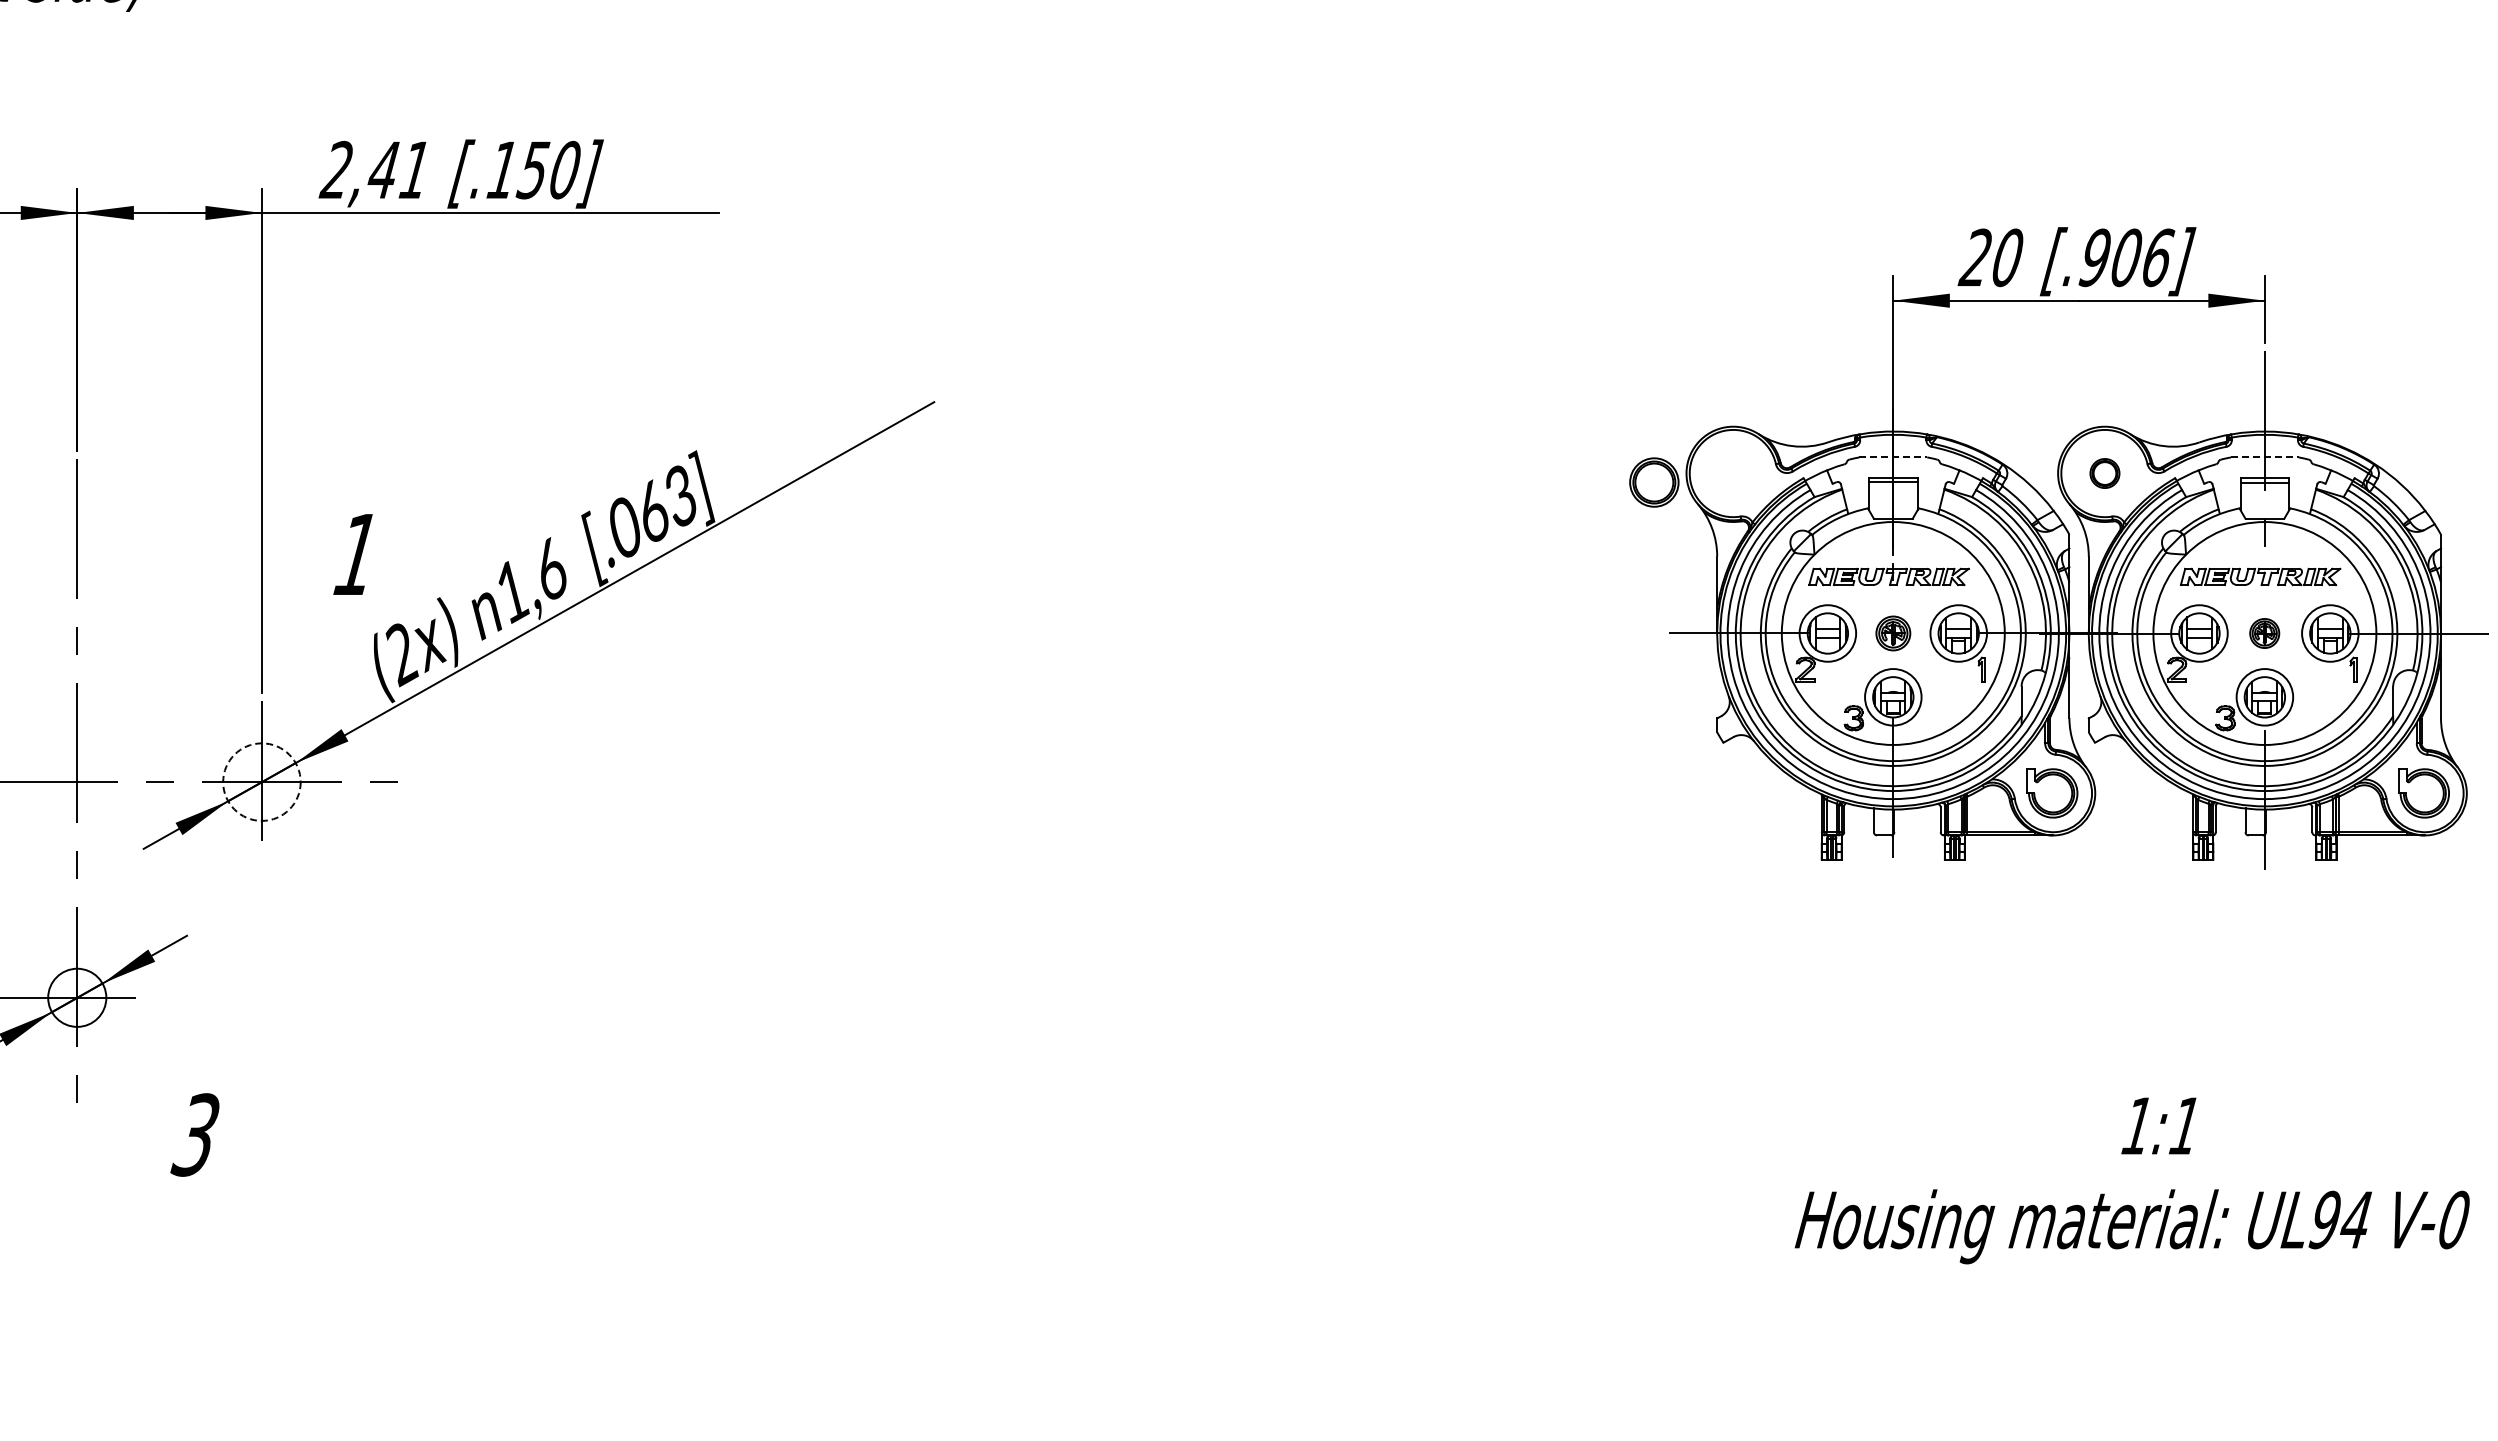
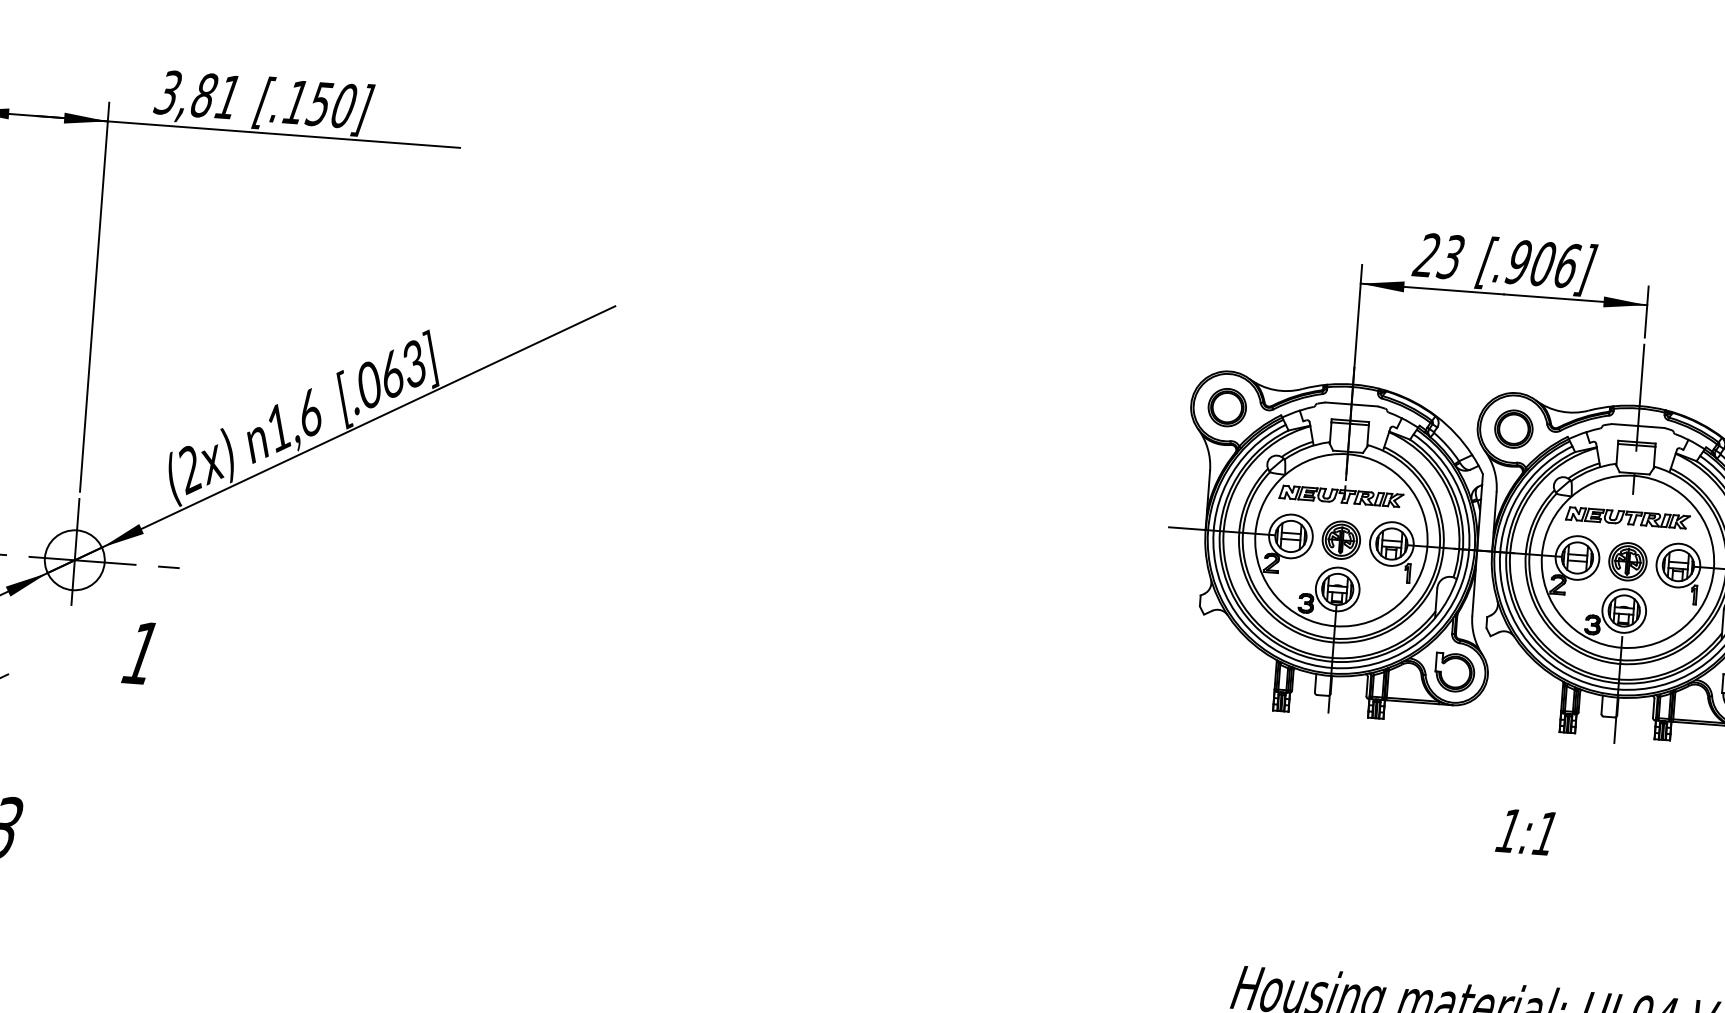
text: (359, 169) -> (185, 93), 2,41 -> 3,81
text: (2006, 257) -> (1450, 256), 20 -> 23
line: (1893, 457) -> (1351, 404), dashed -> solid
line: (2264, 457) -> (1637, 426), dashed -> solid
part: (2104, 473) -> (1513, 429), size x1.67
part: (1654, 482) -> (1227, 407), moved
text: (352, 554) -> (138, 652), moved
part: (1893, 633) -> (1341, 540), size x1.43
part: (2264, 633) -> (1627, 561), size x1.67
circle: (261, 781) -> (74, 559), dashed -> solid
text: (2158, 1125) -> (1525, 831), moved

